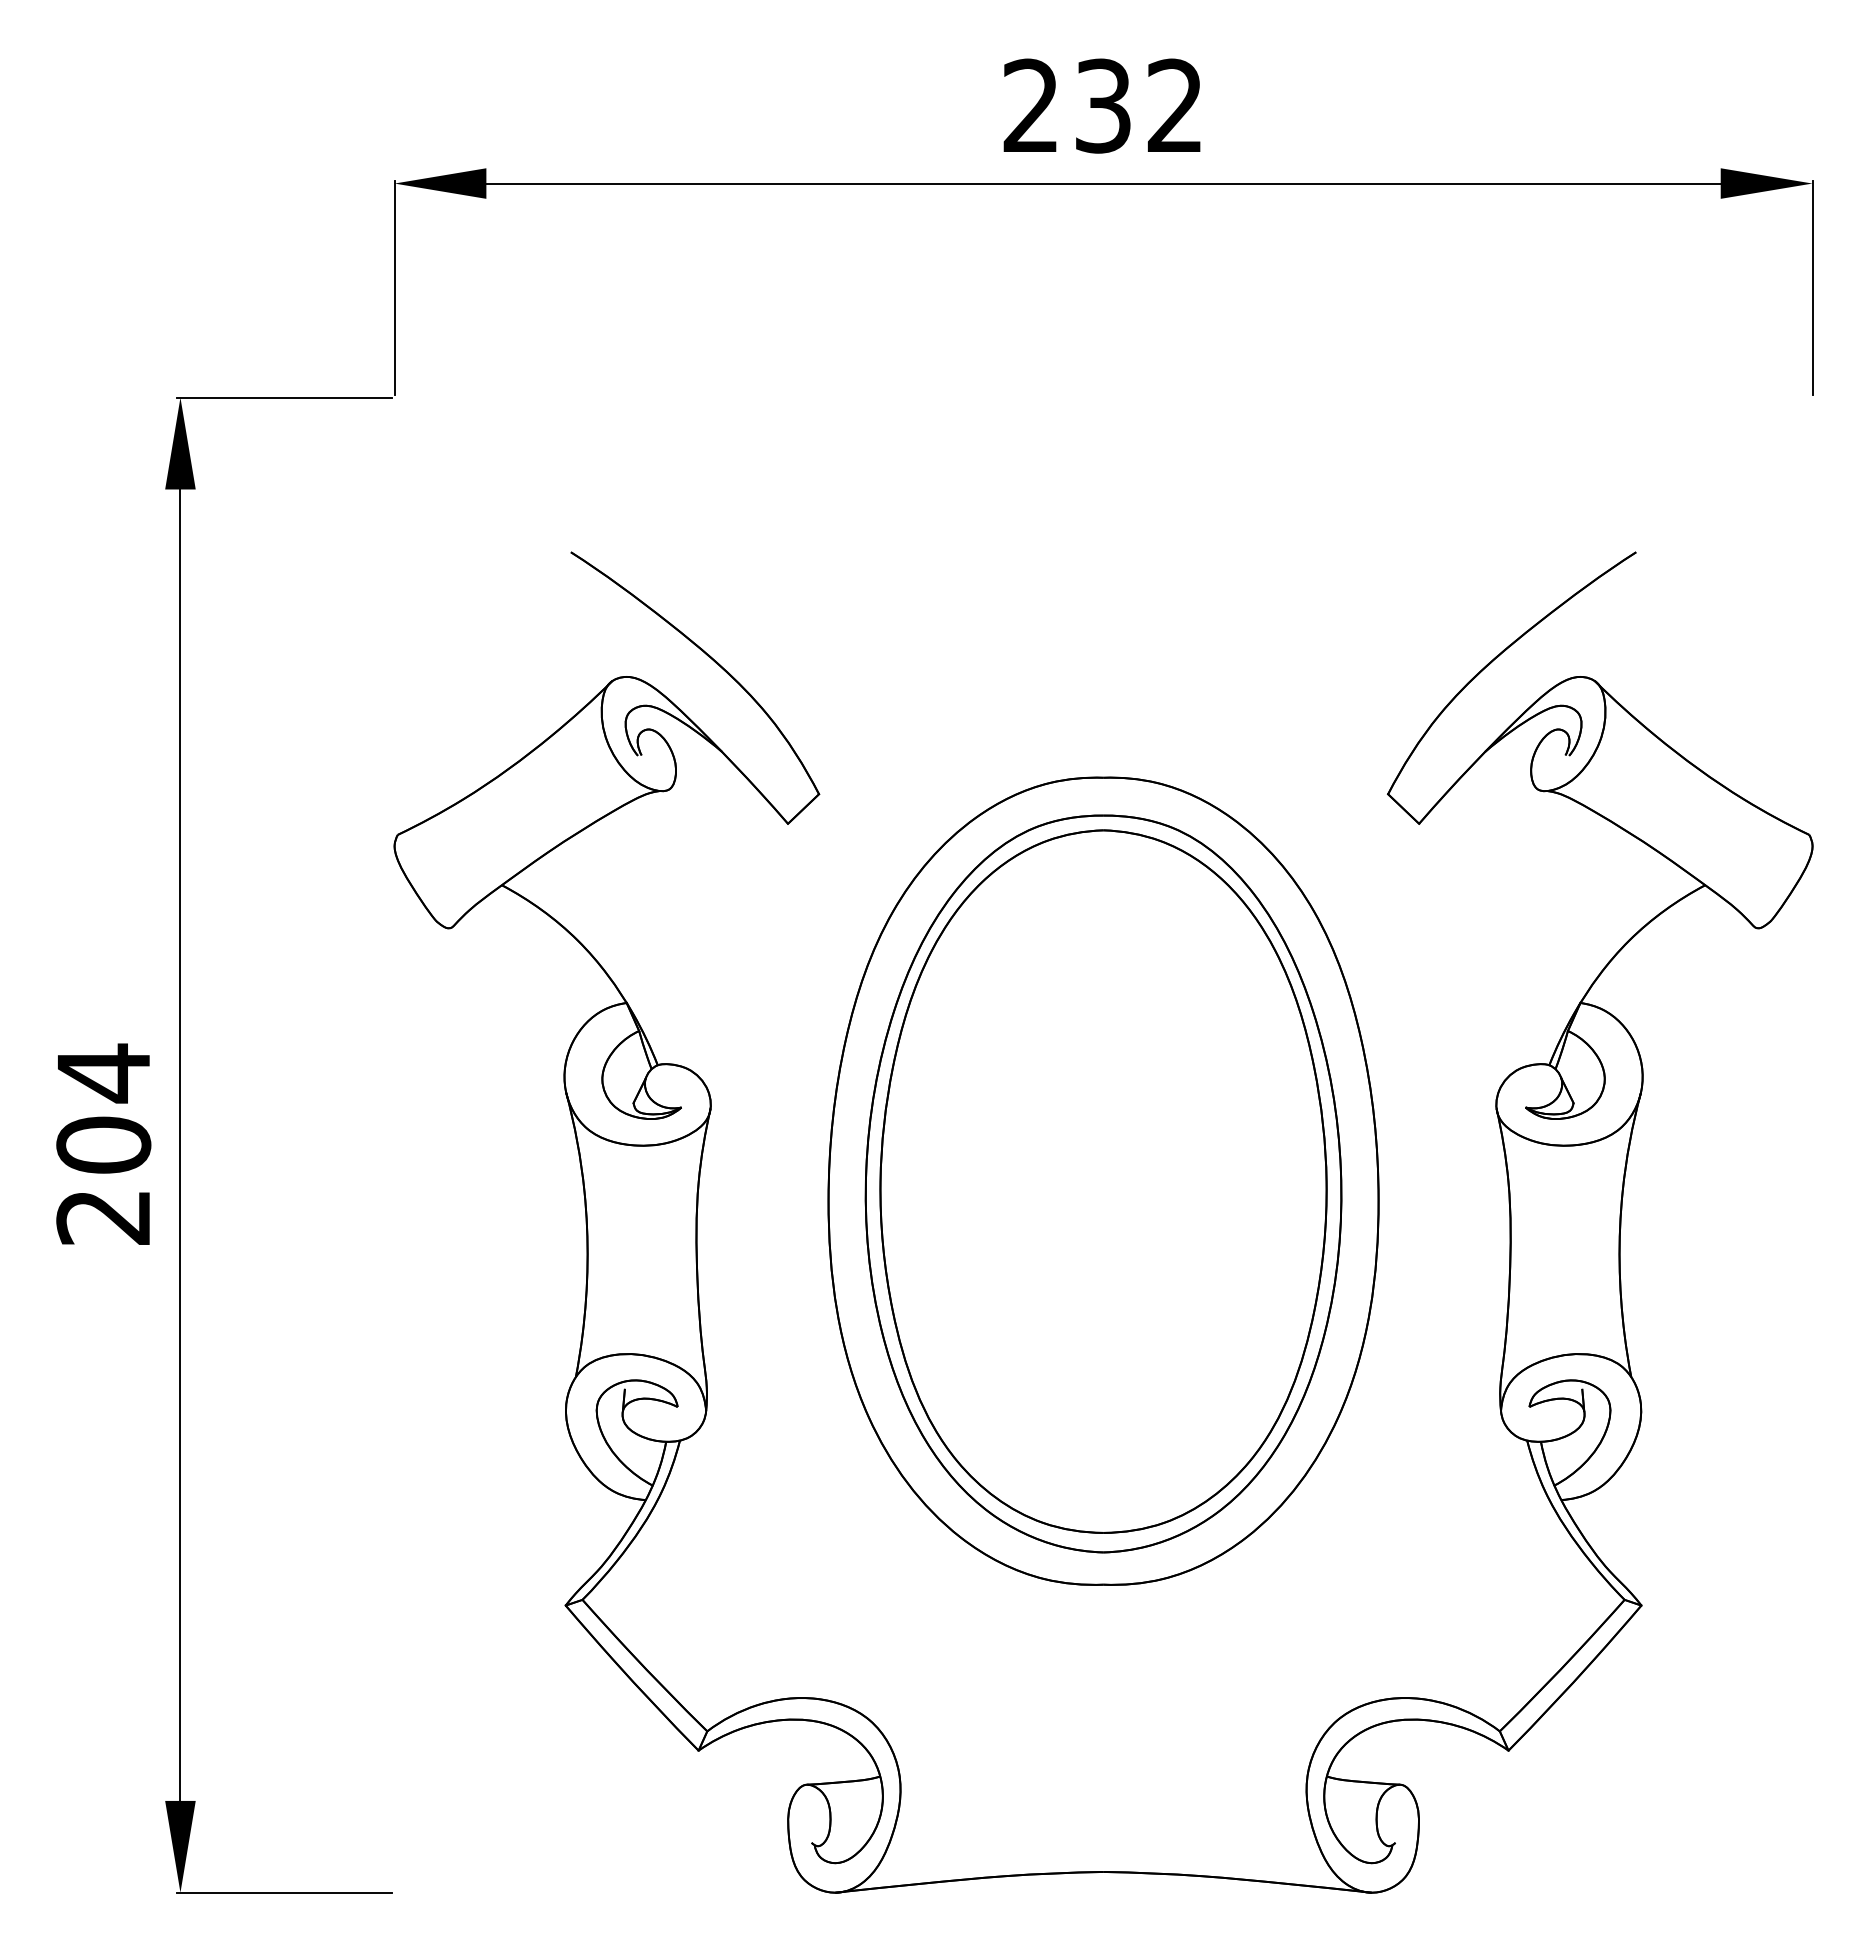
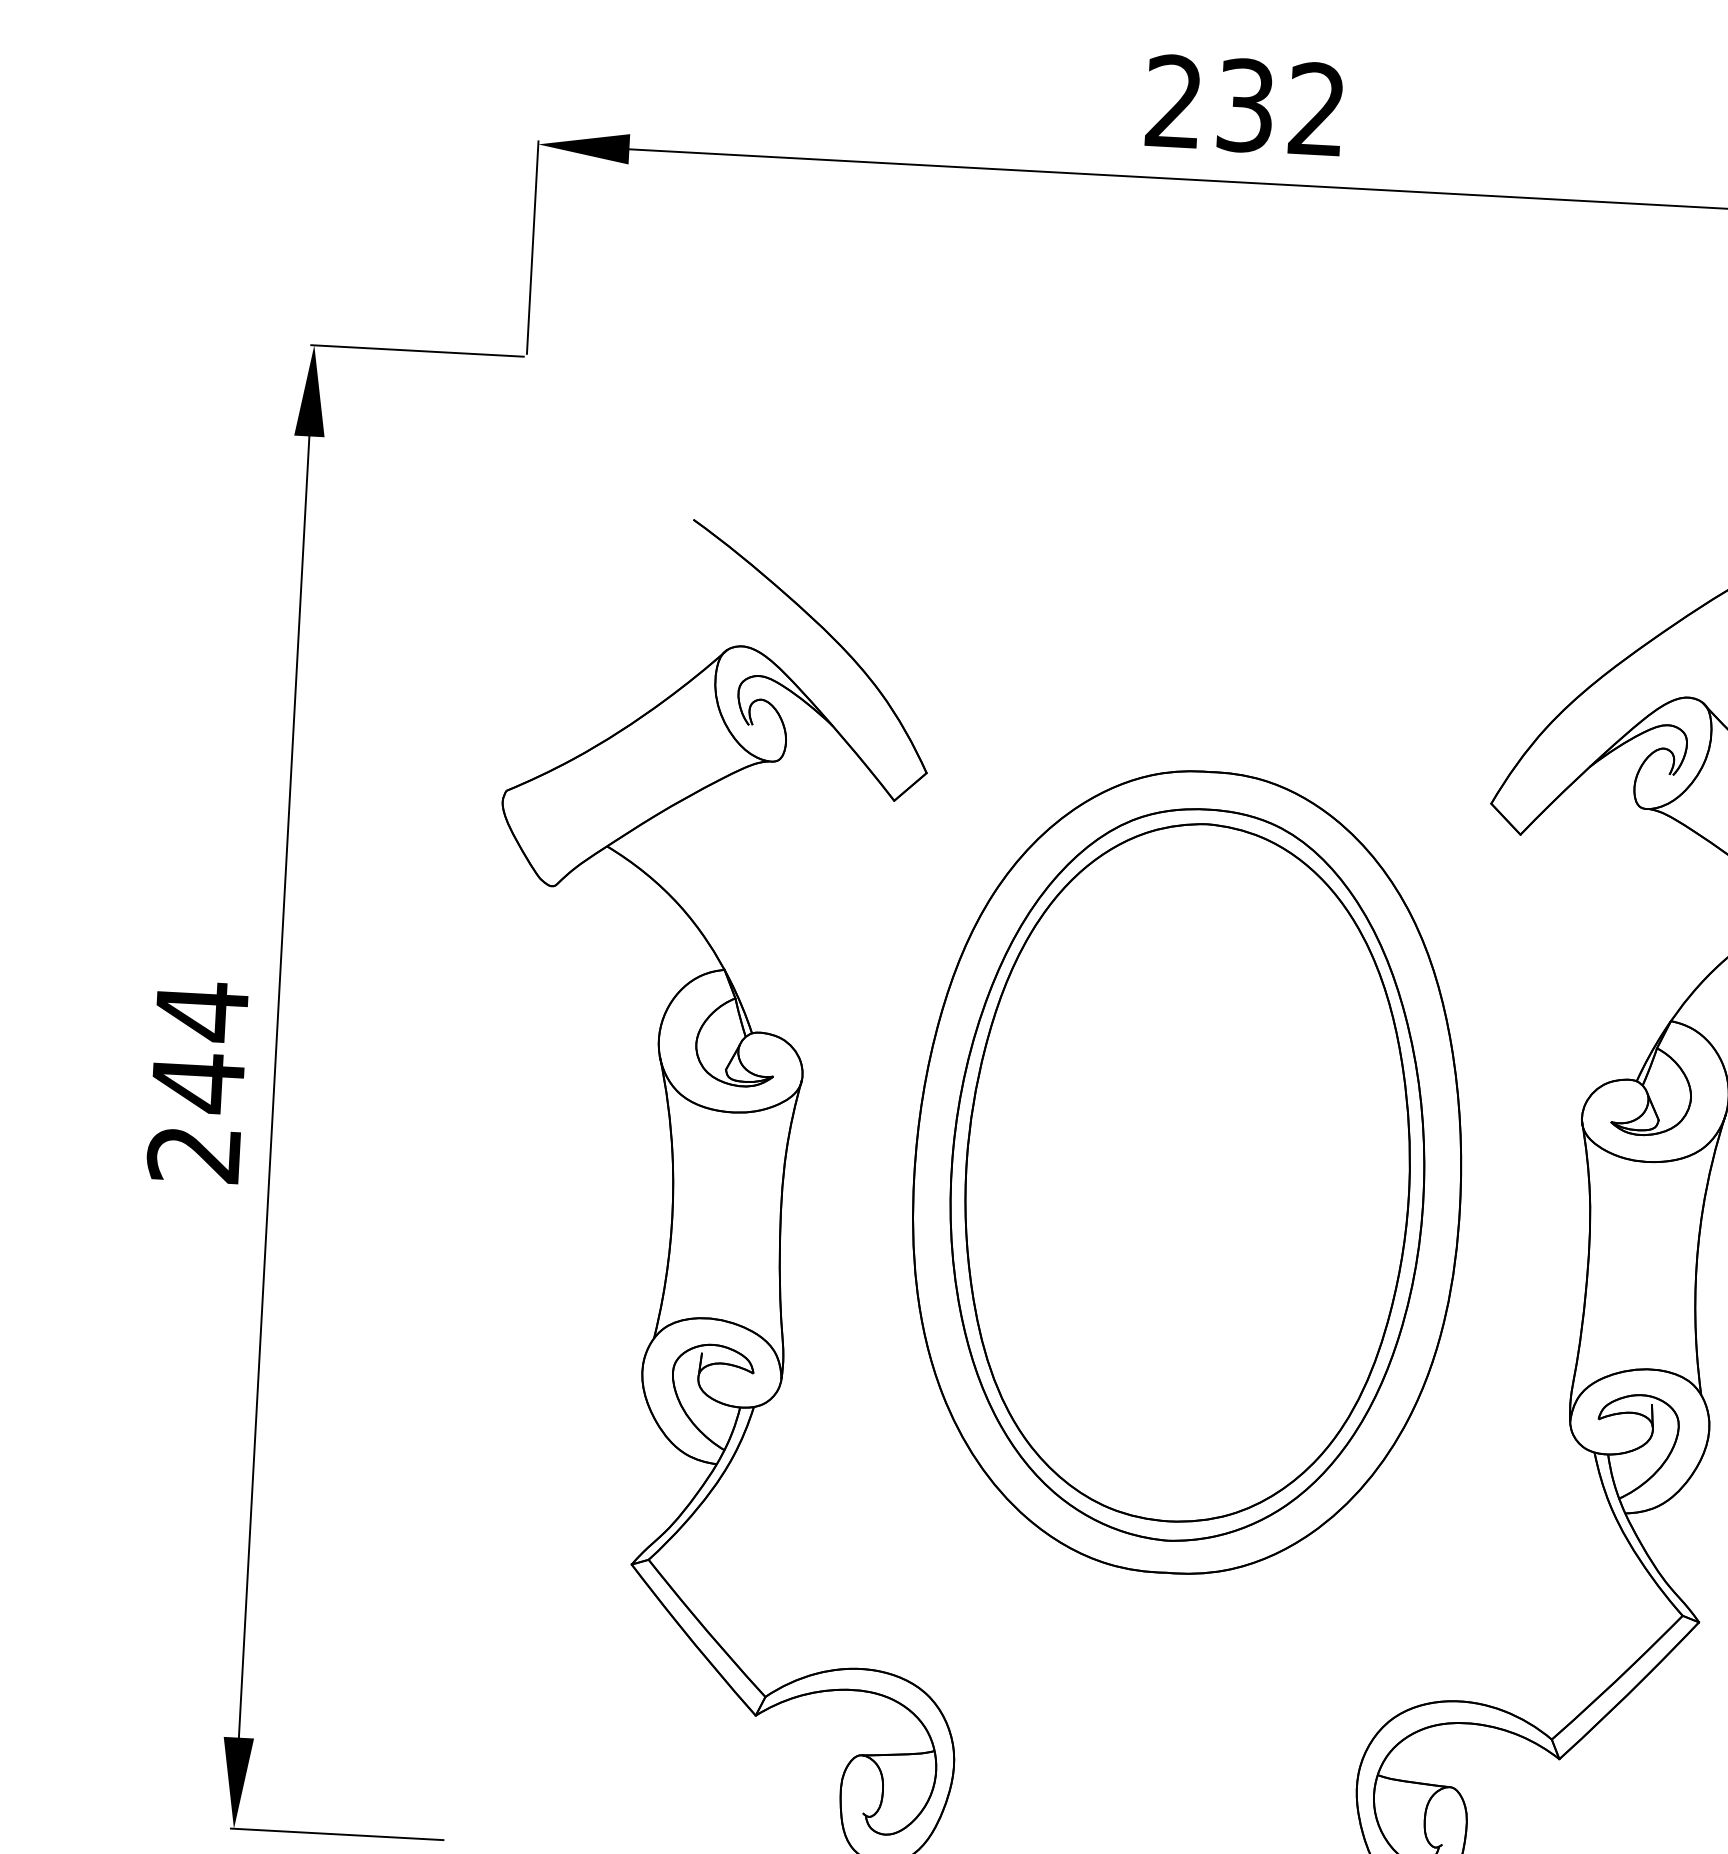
text: (103, 1145) -> (197, 1083), 204 -> 244

